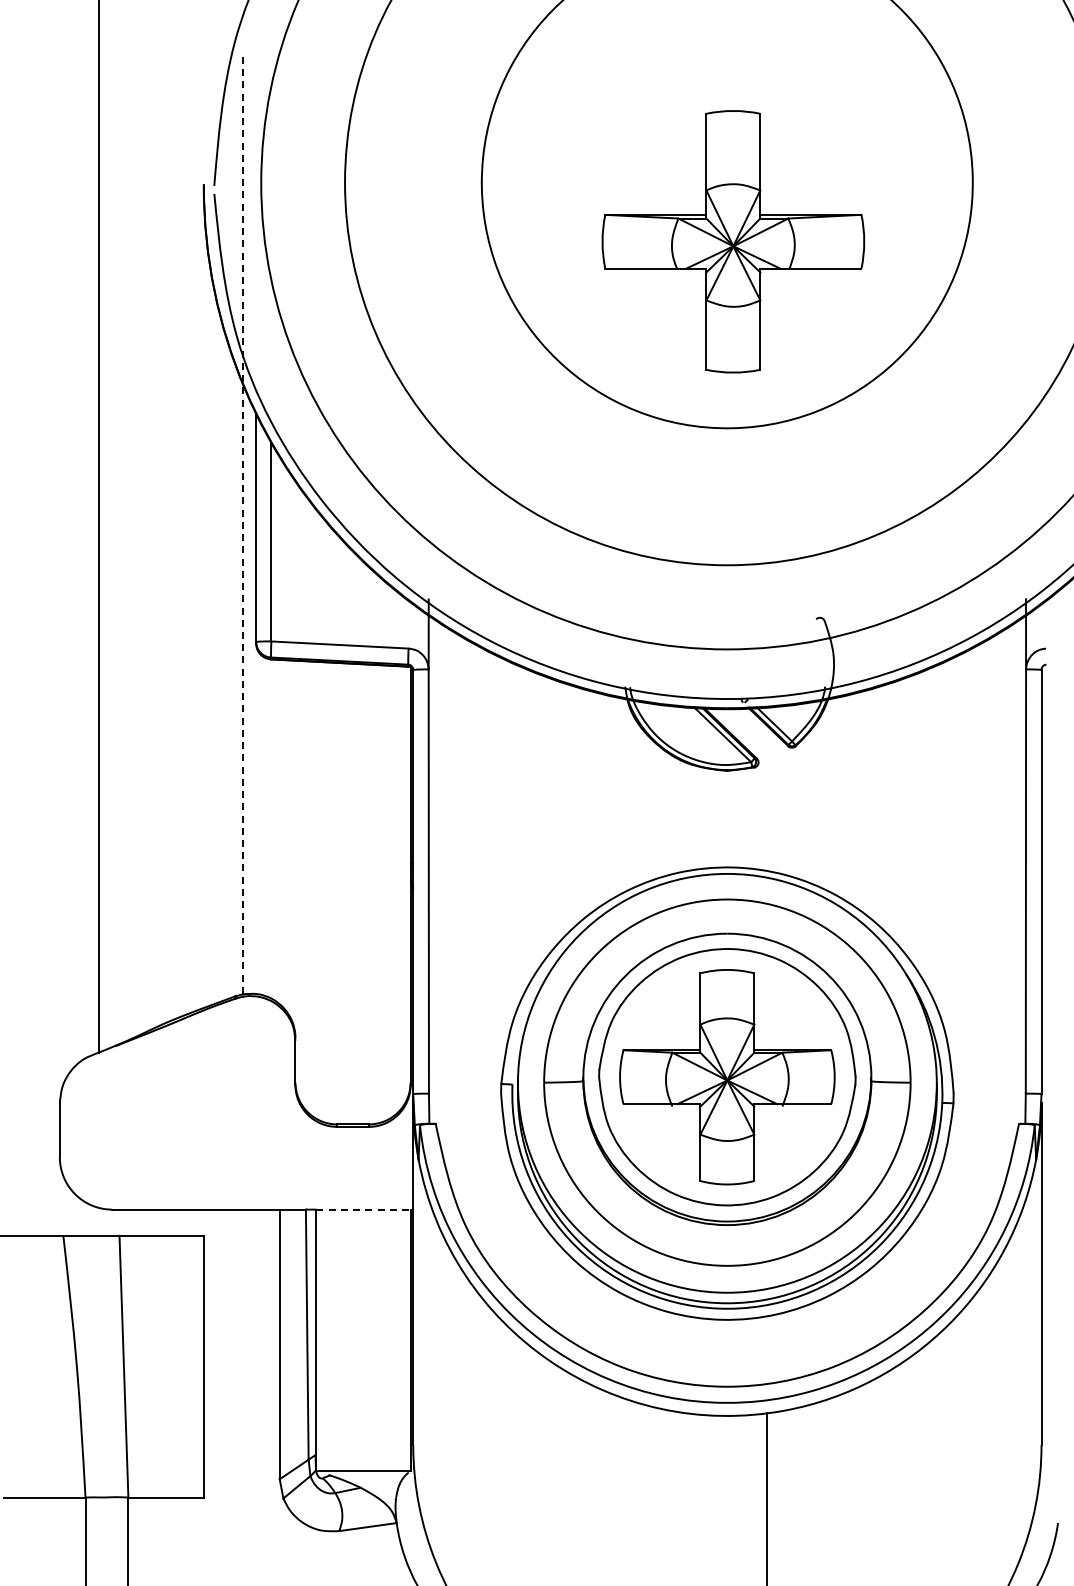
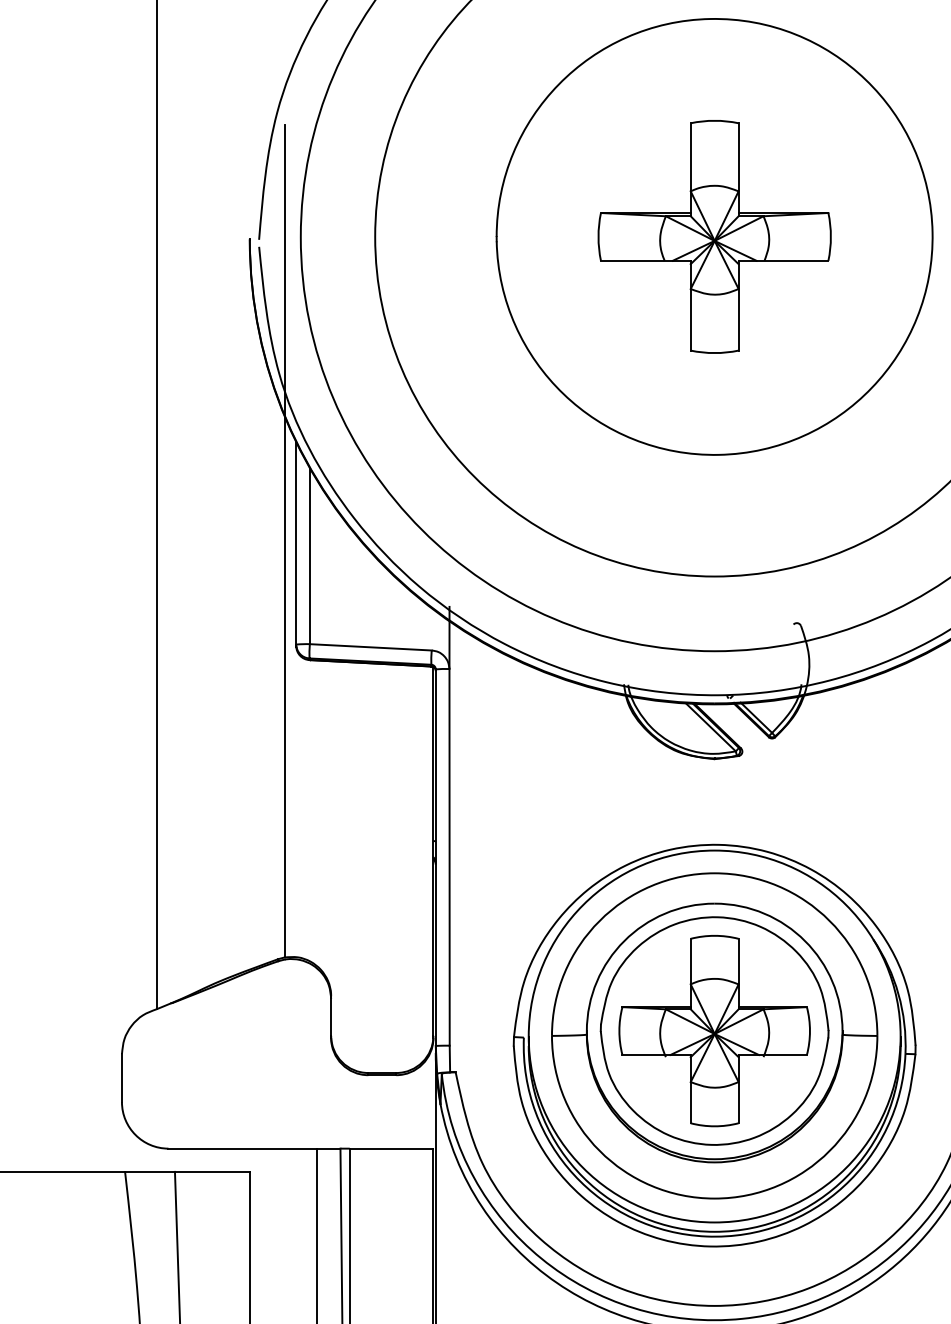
part: (733, 241) -> (714, 236), moved
line: (243, 525) -> (285, 541), dashed -> solid
line: (364, 1209) -> (392, 1148), dashed -> solid

